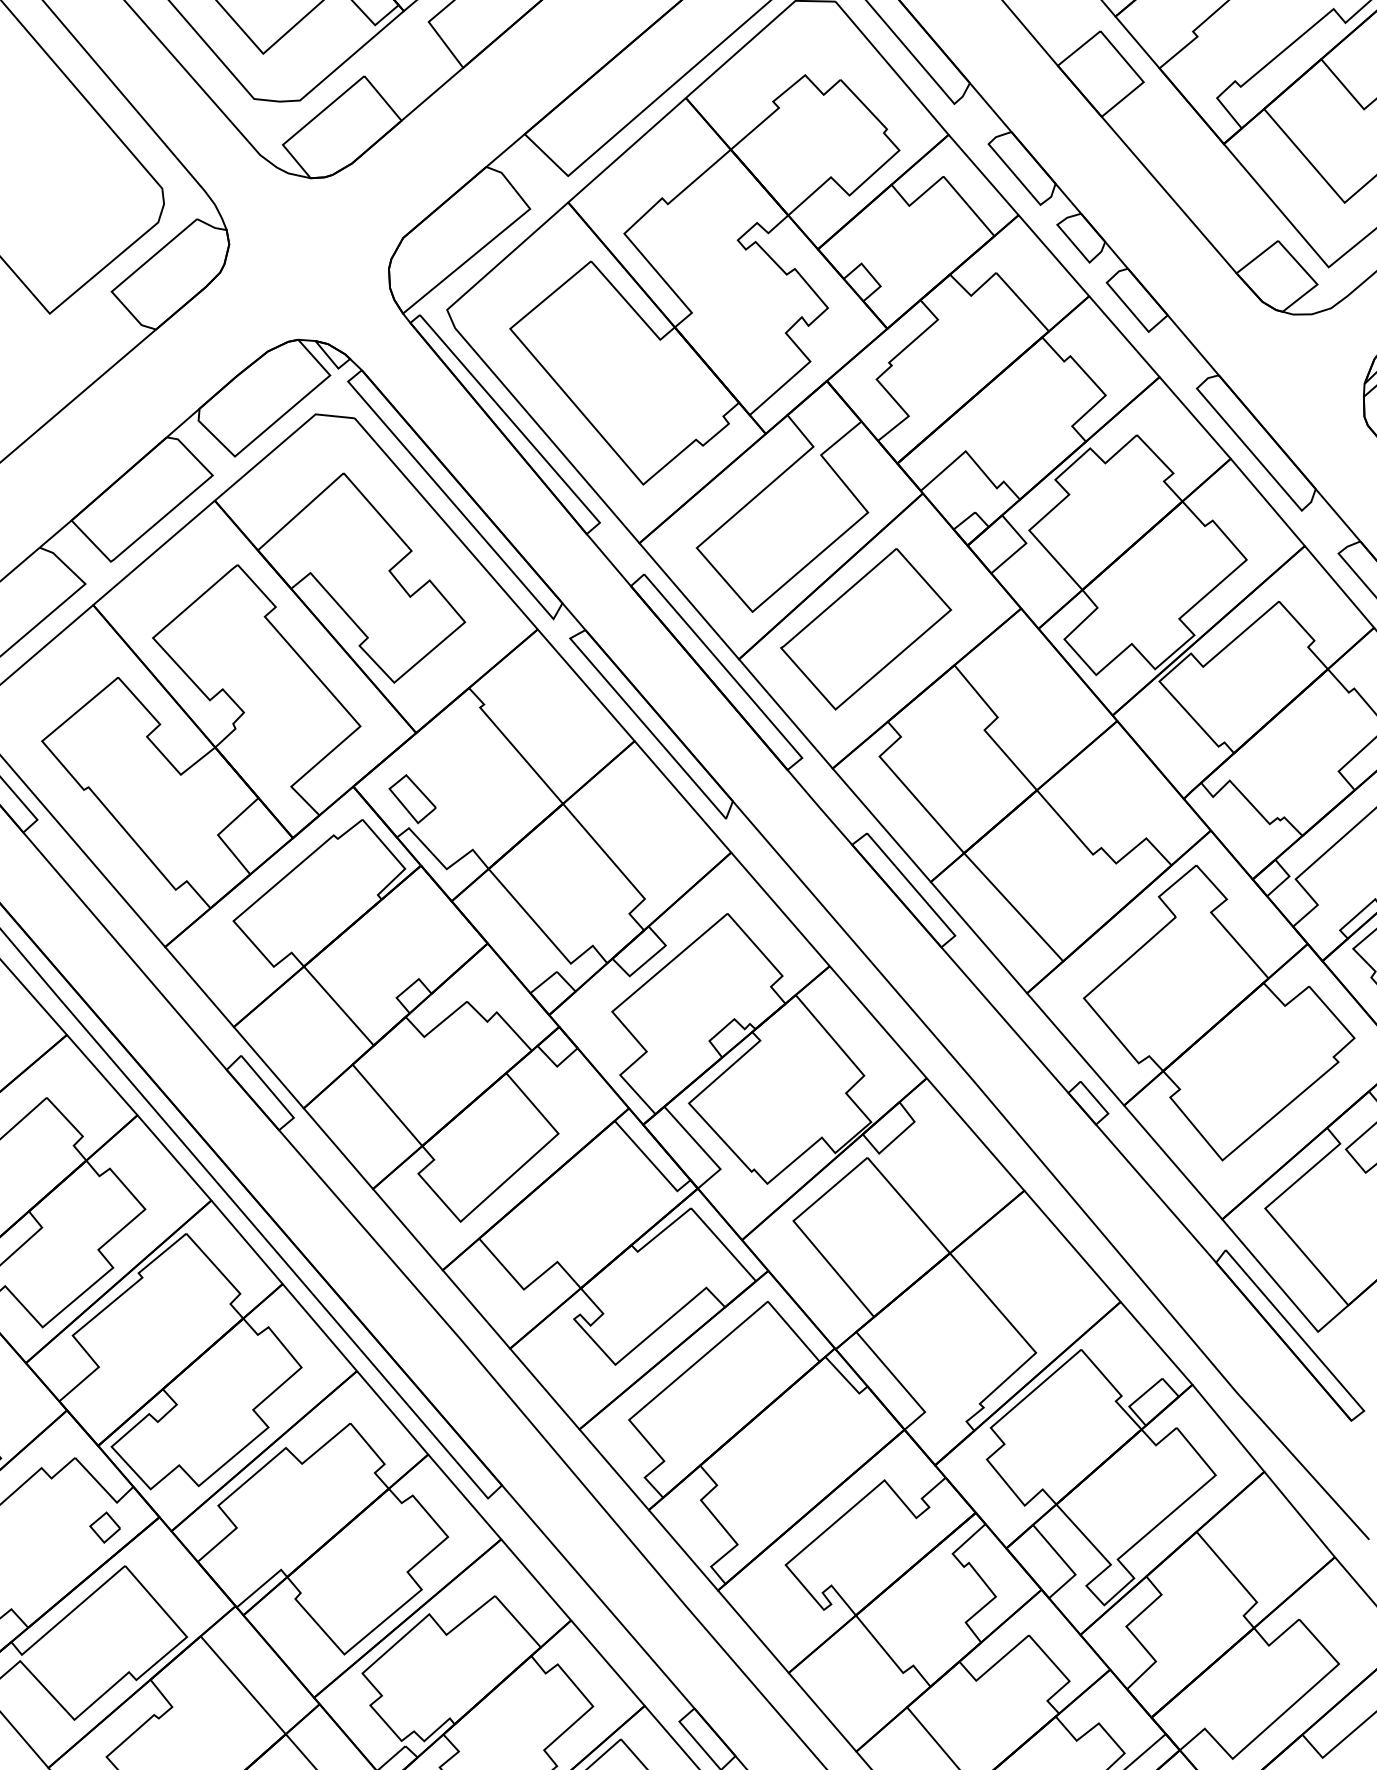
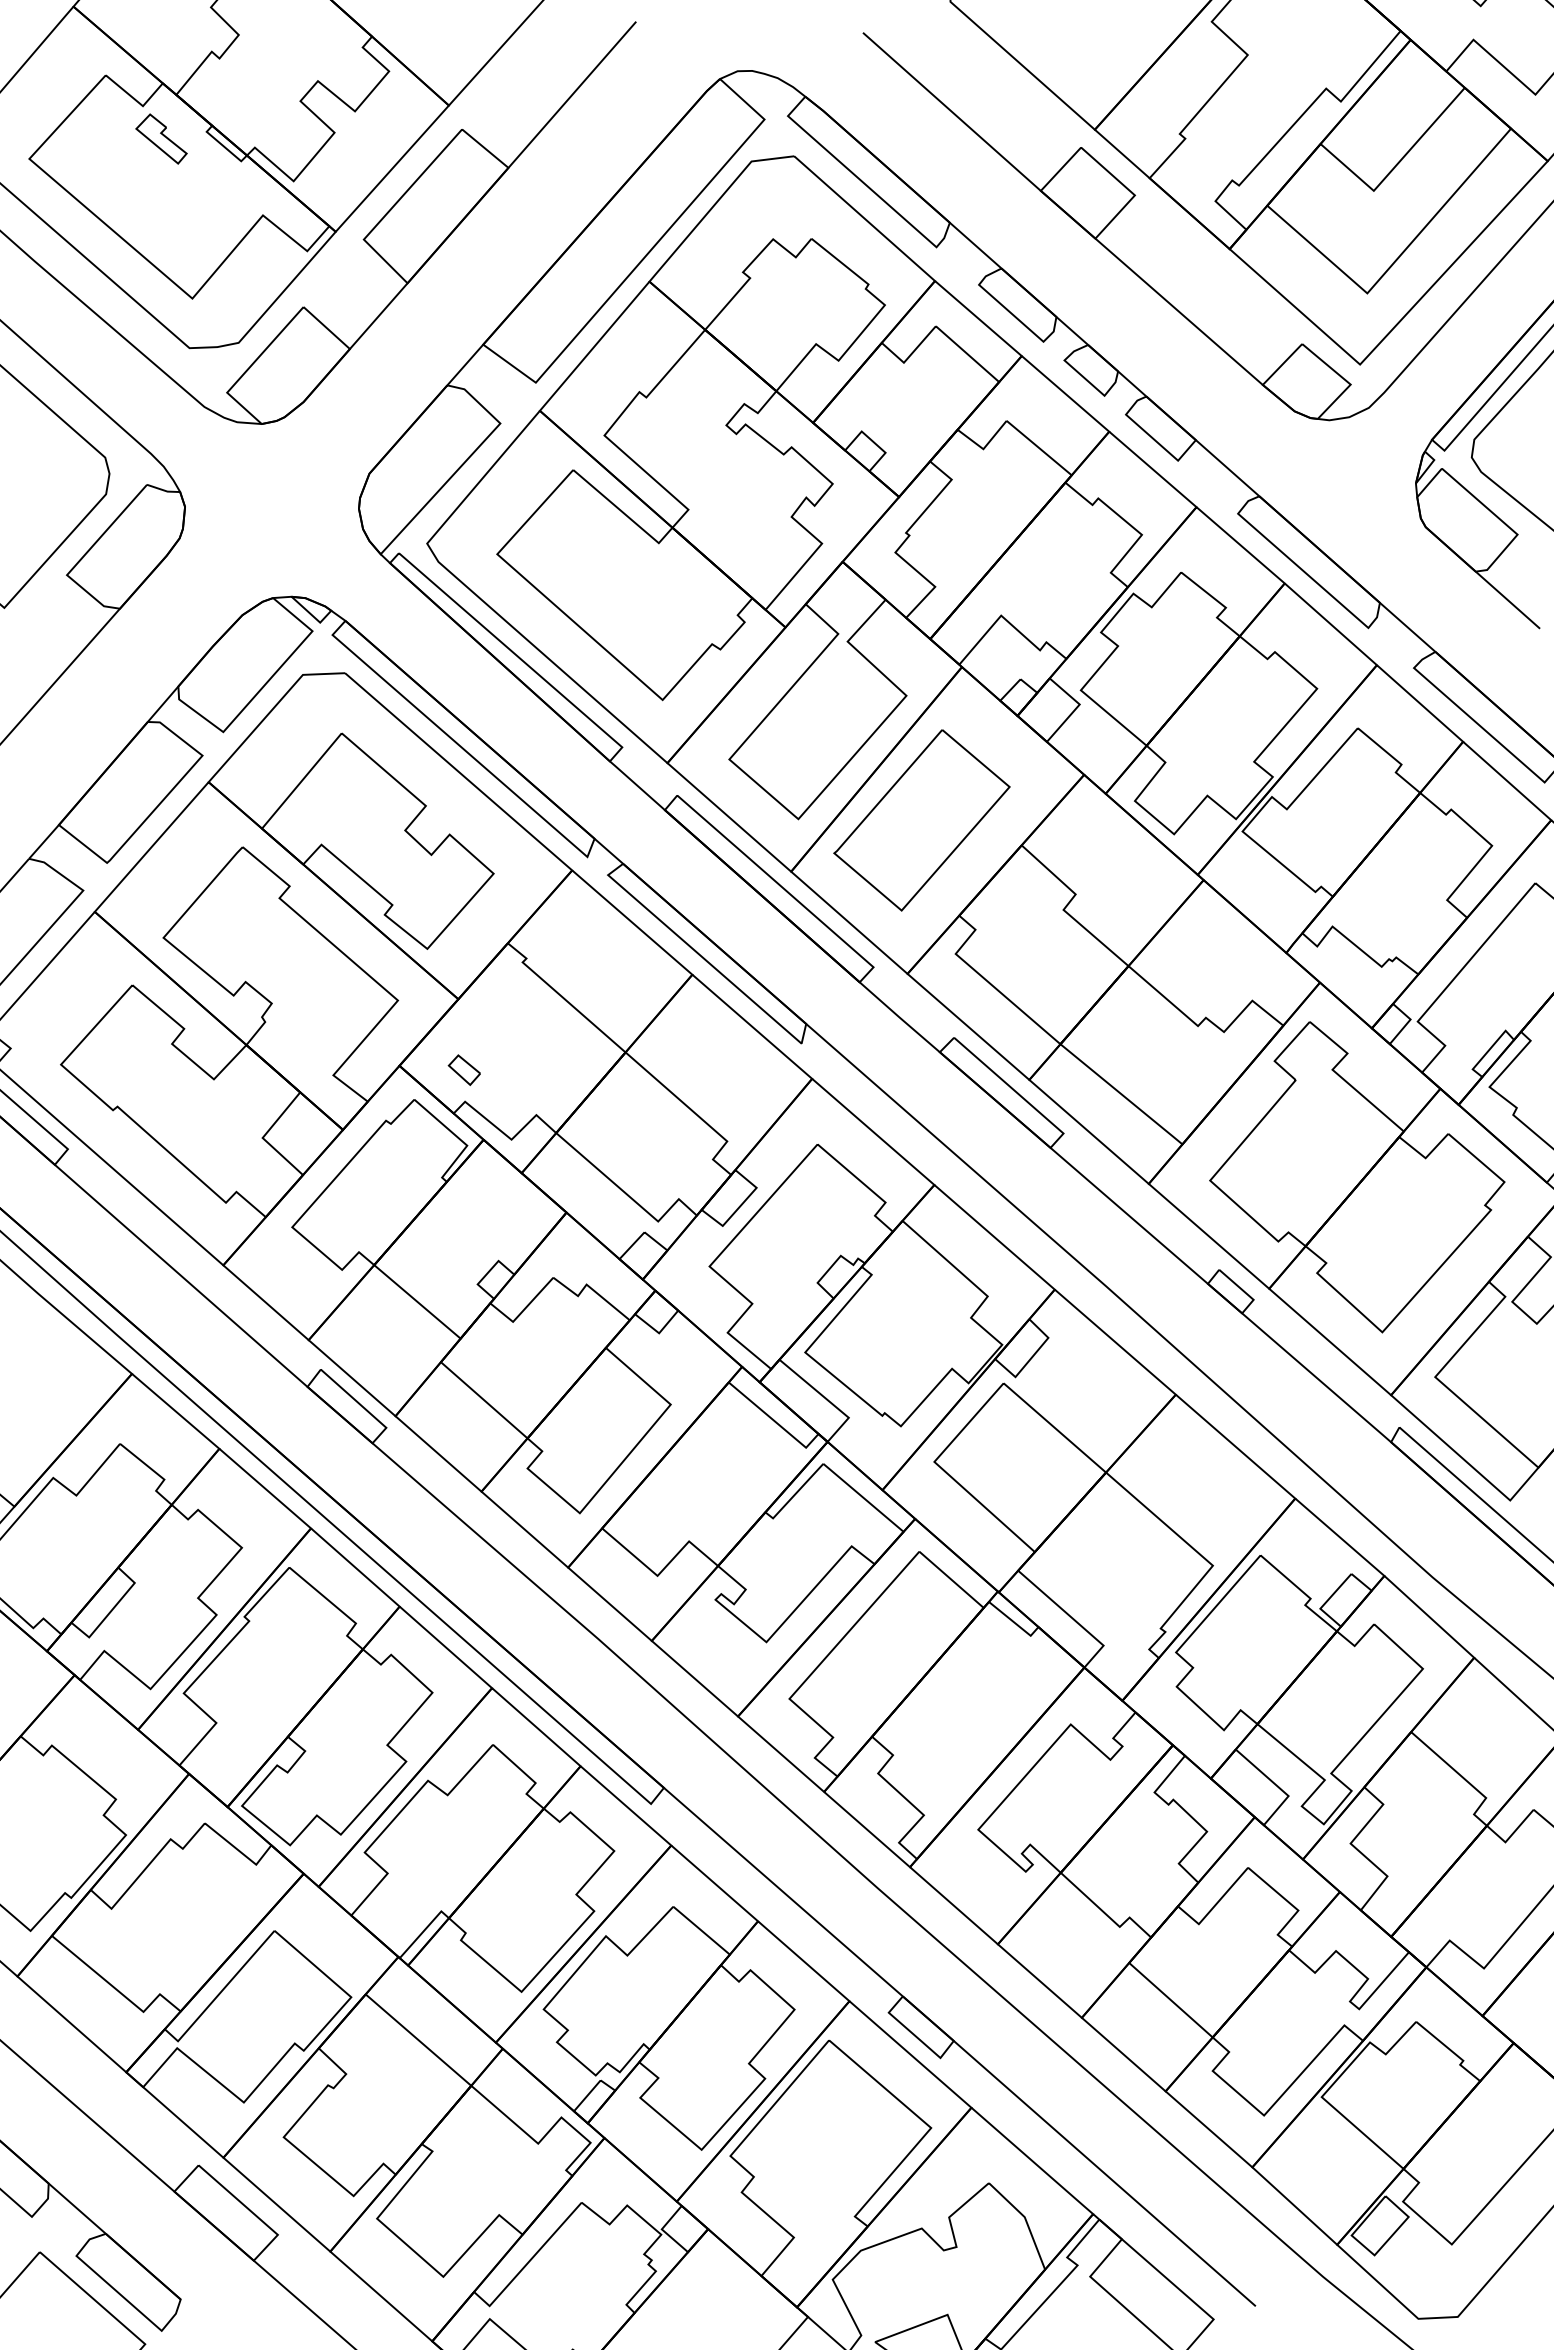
part: (412, 798) -> (464, 1069), size x0.6
part: (105, 1527) -> (247, 1892), removed

